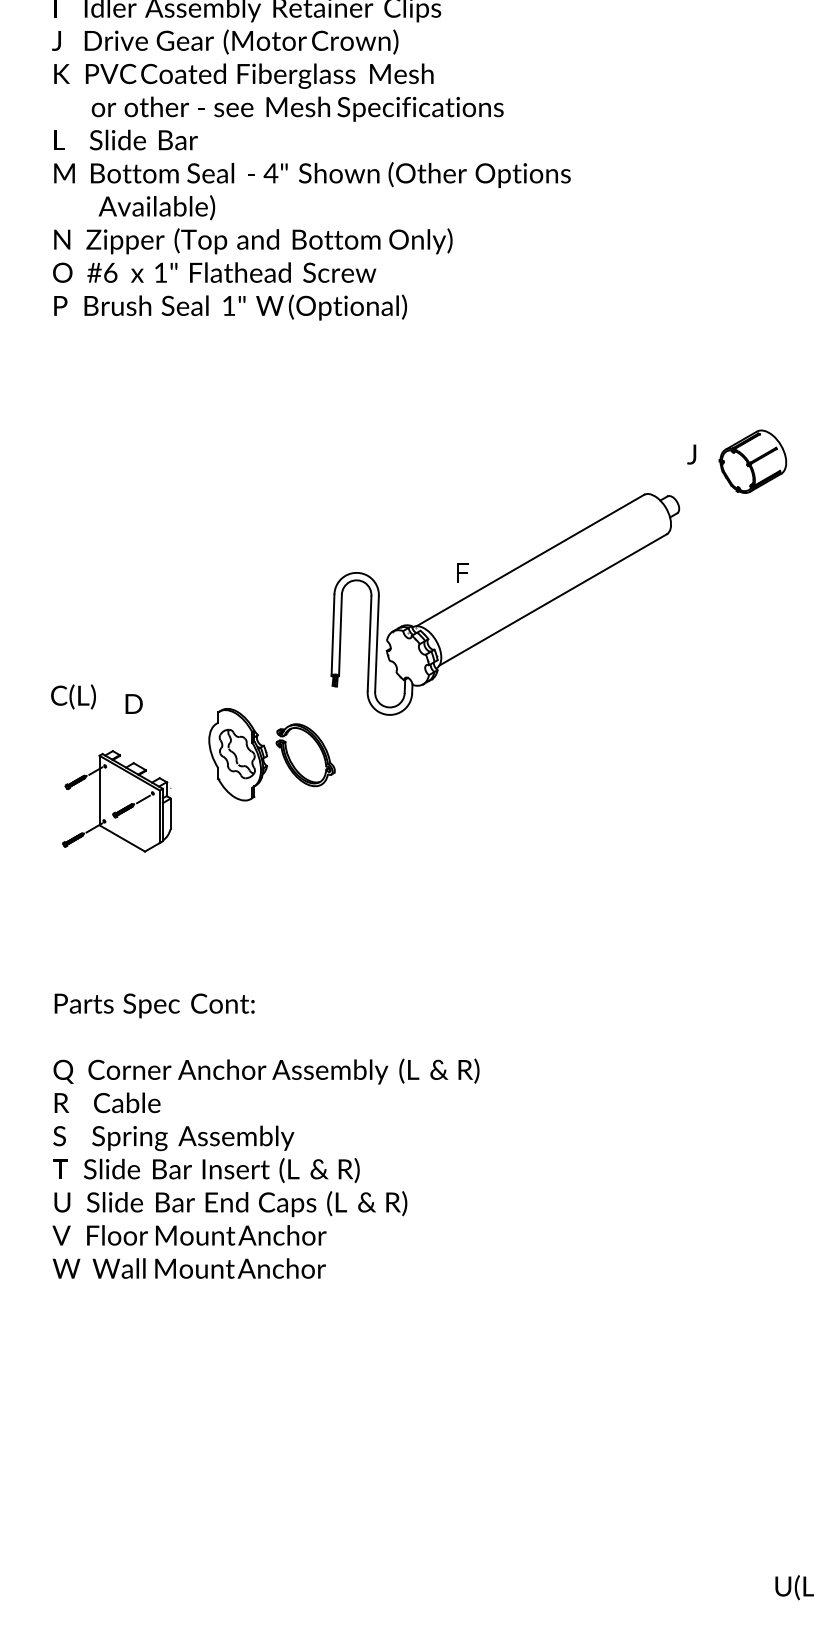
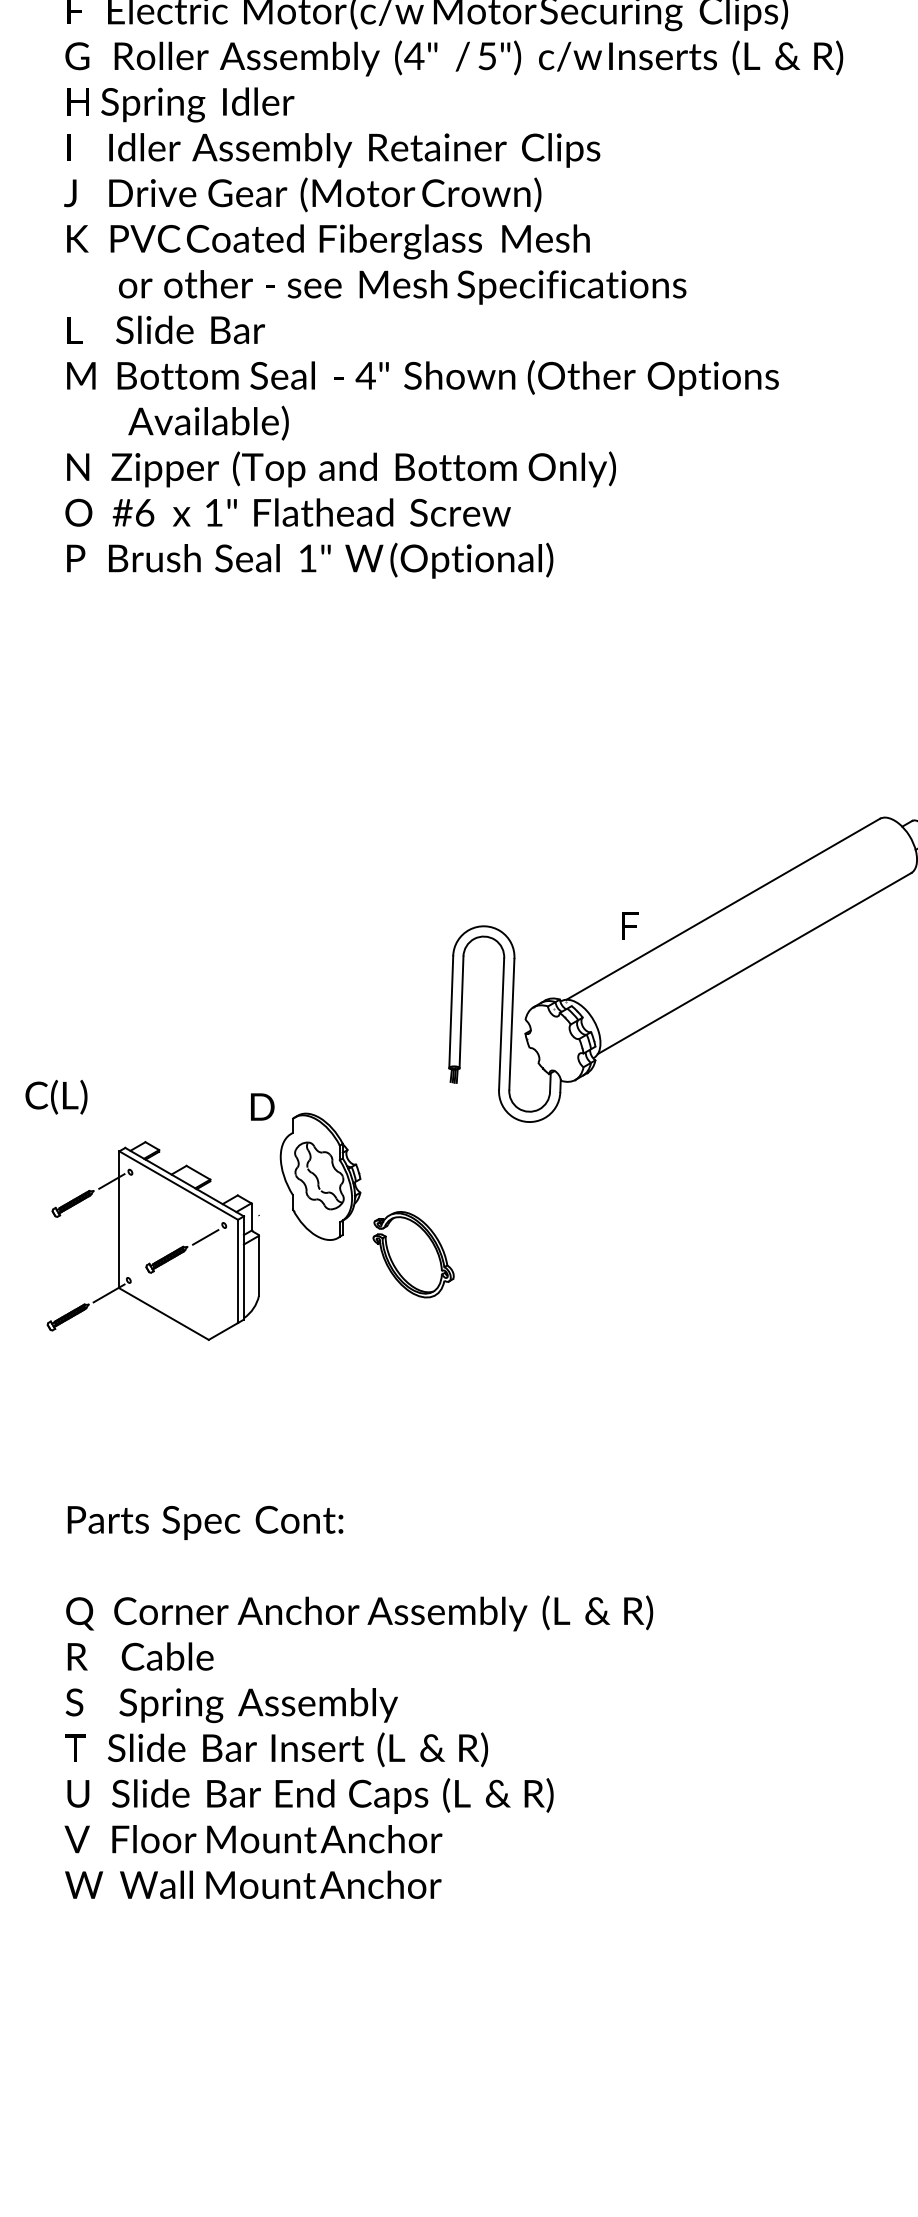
text: (73, 696) -> (56, 1096), moved
text: (133, 703) -> (261, 1106), moved
part: (292, 762) -> (395, 1264), moved
part: (116, 801) -> (152, 1241), size x1.43

